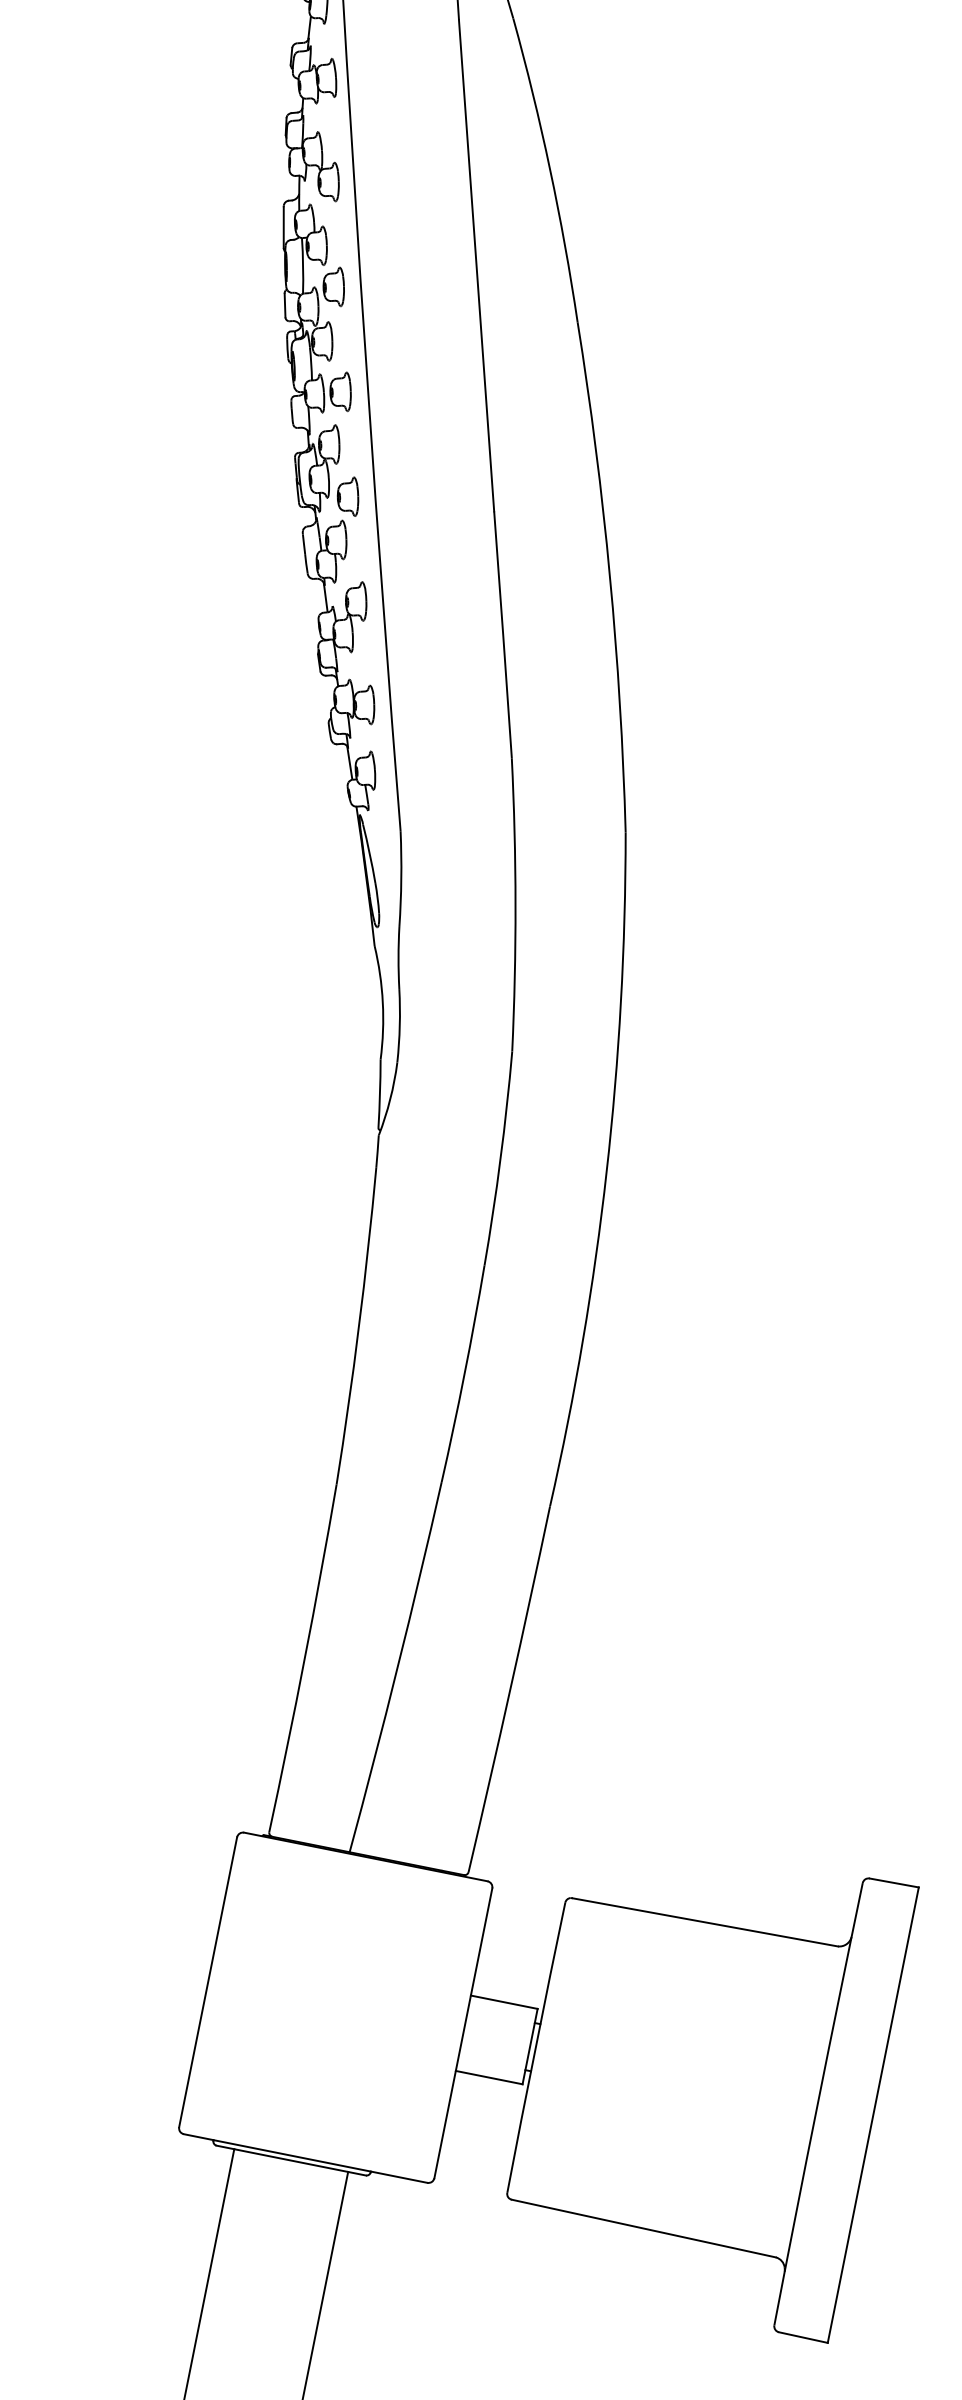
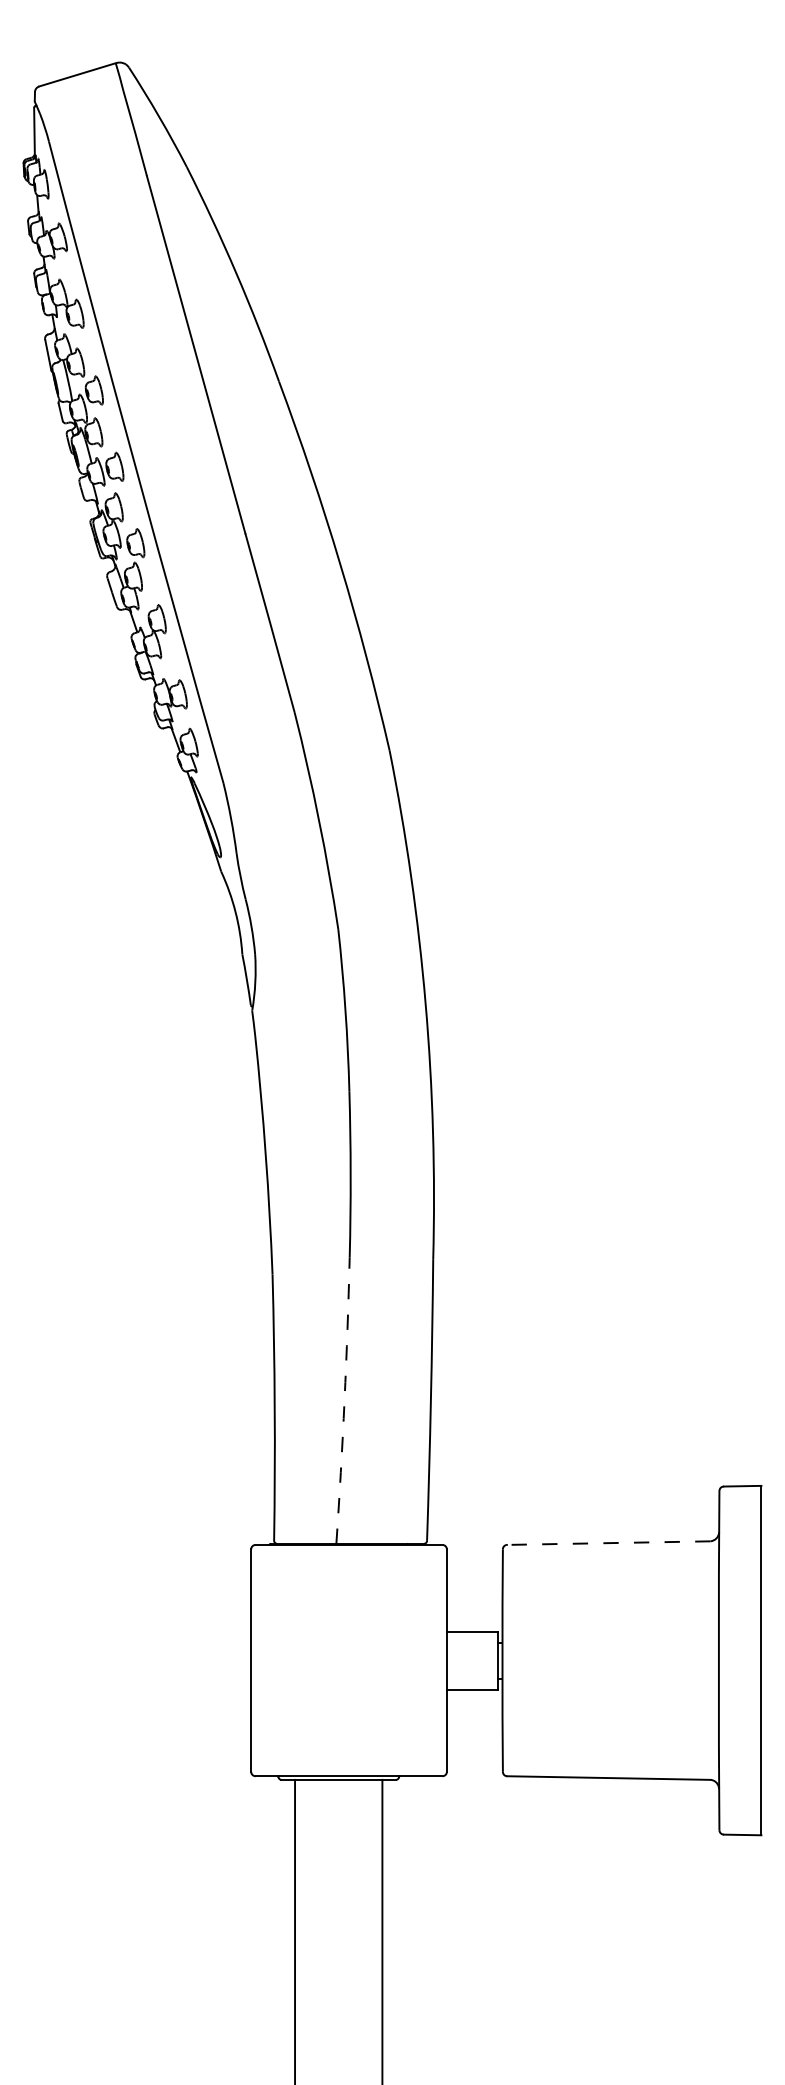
arc: (397, 1667) -> (344, 1400), solid -> dashed
line: (704, 1922) -> (608, 1543), solid -> dashed

